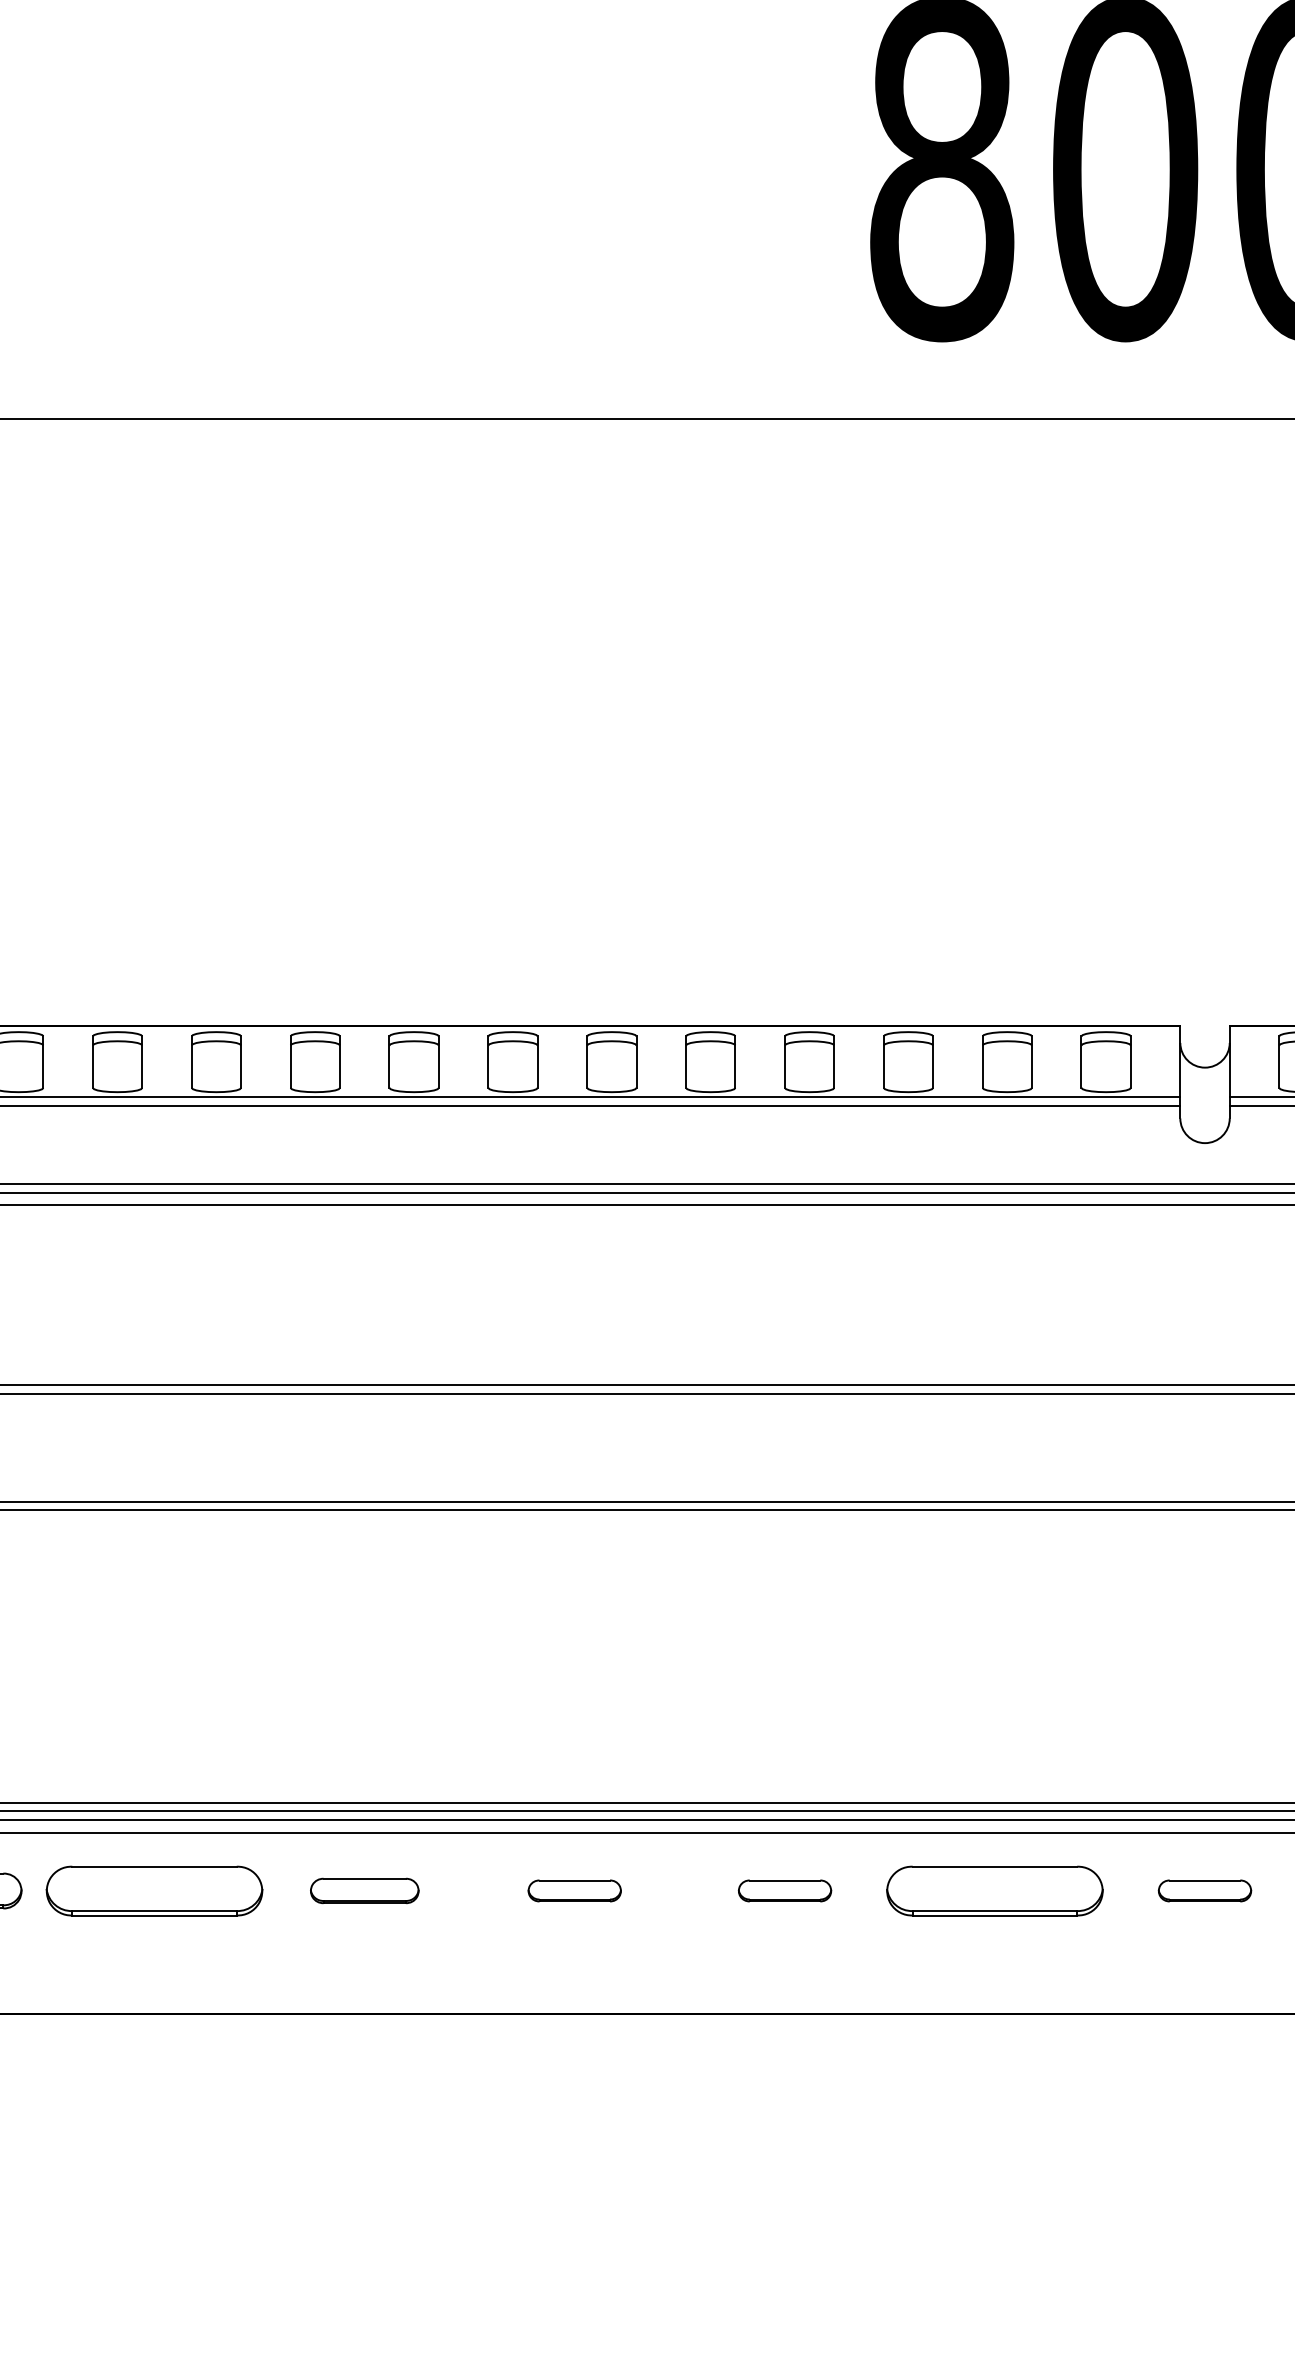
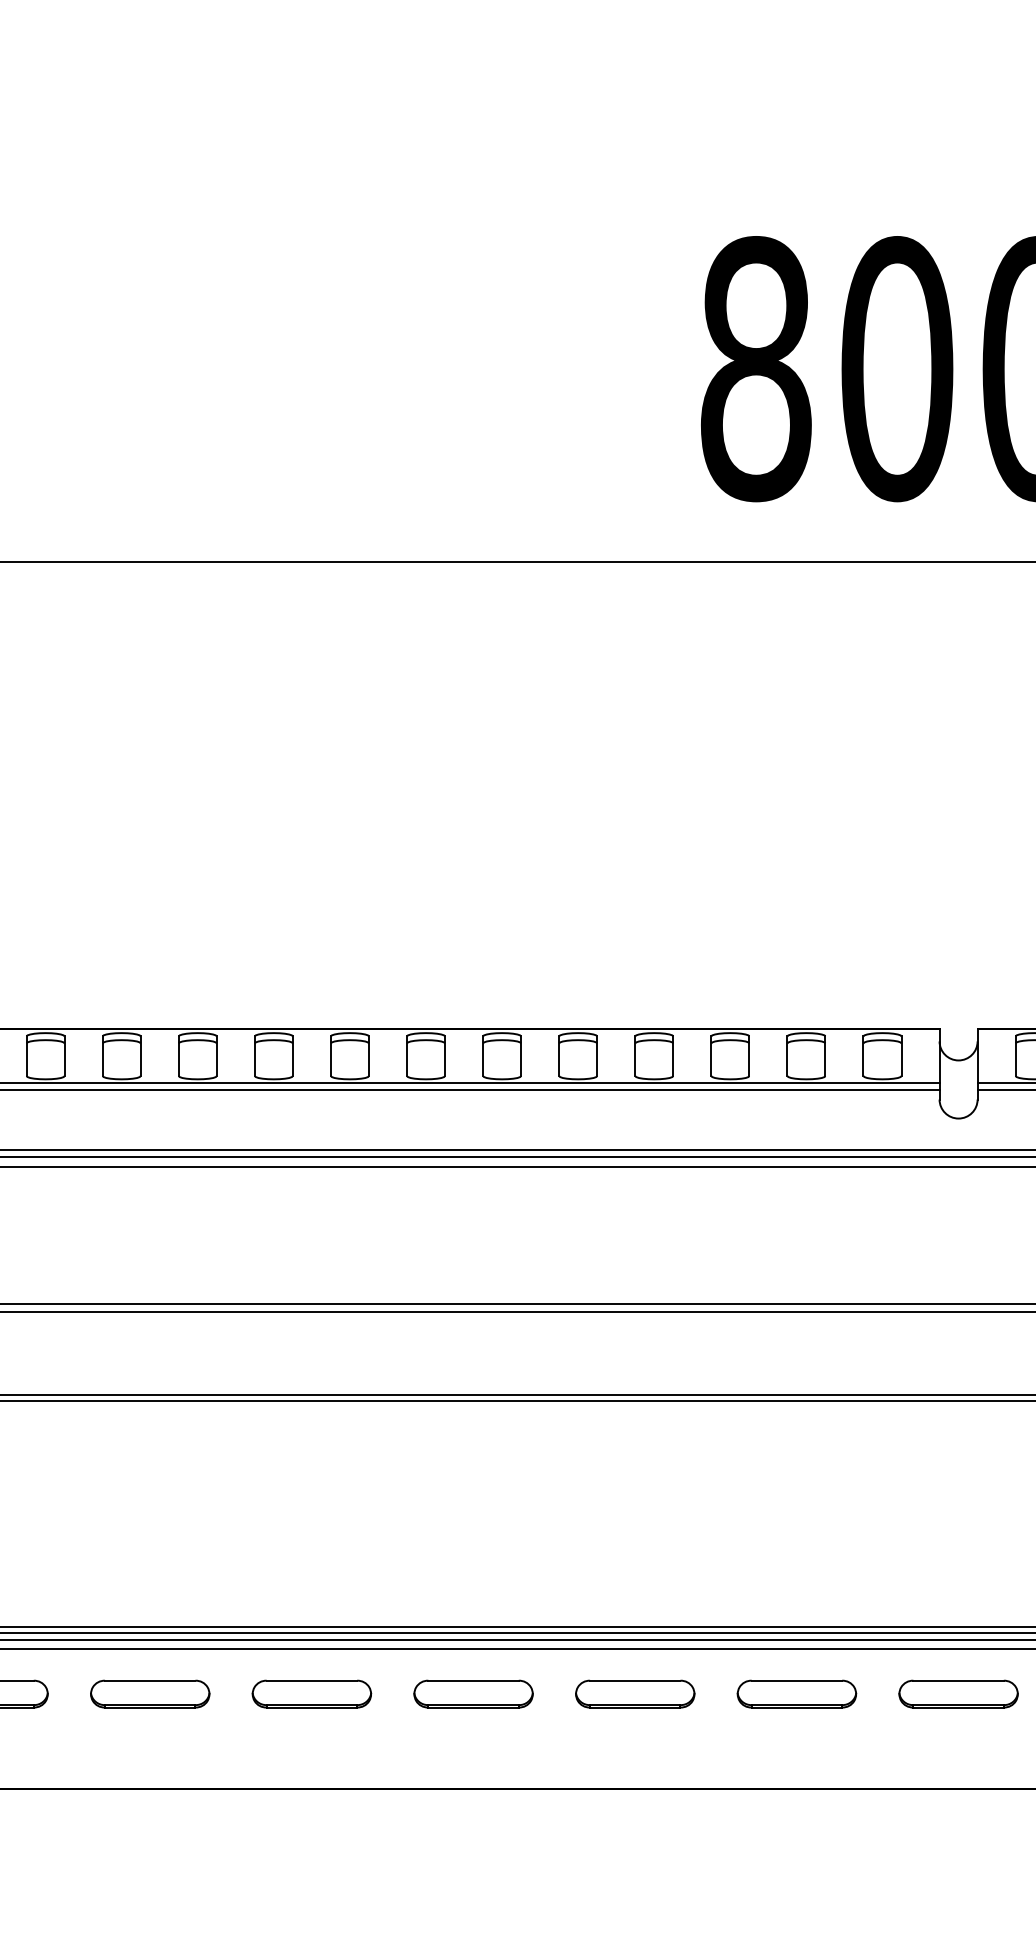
part: (155, 1890) -> (150, 1693), size x0.71
part: (364, 1890) -> (311, 1693), size x1.43
part: (574, 1890) -> (473, 1693), size x1.67
part: (785, 1890) -> (635, 1693), size x1.67
part: (994, 1890) -> (796, 1693), size x0.71
part: (1204, 1890) -> (958, 1693), size x1.67

